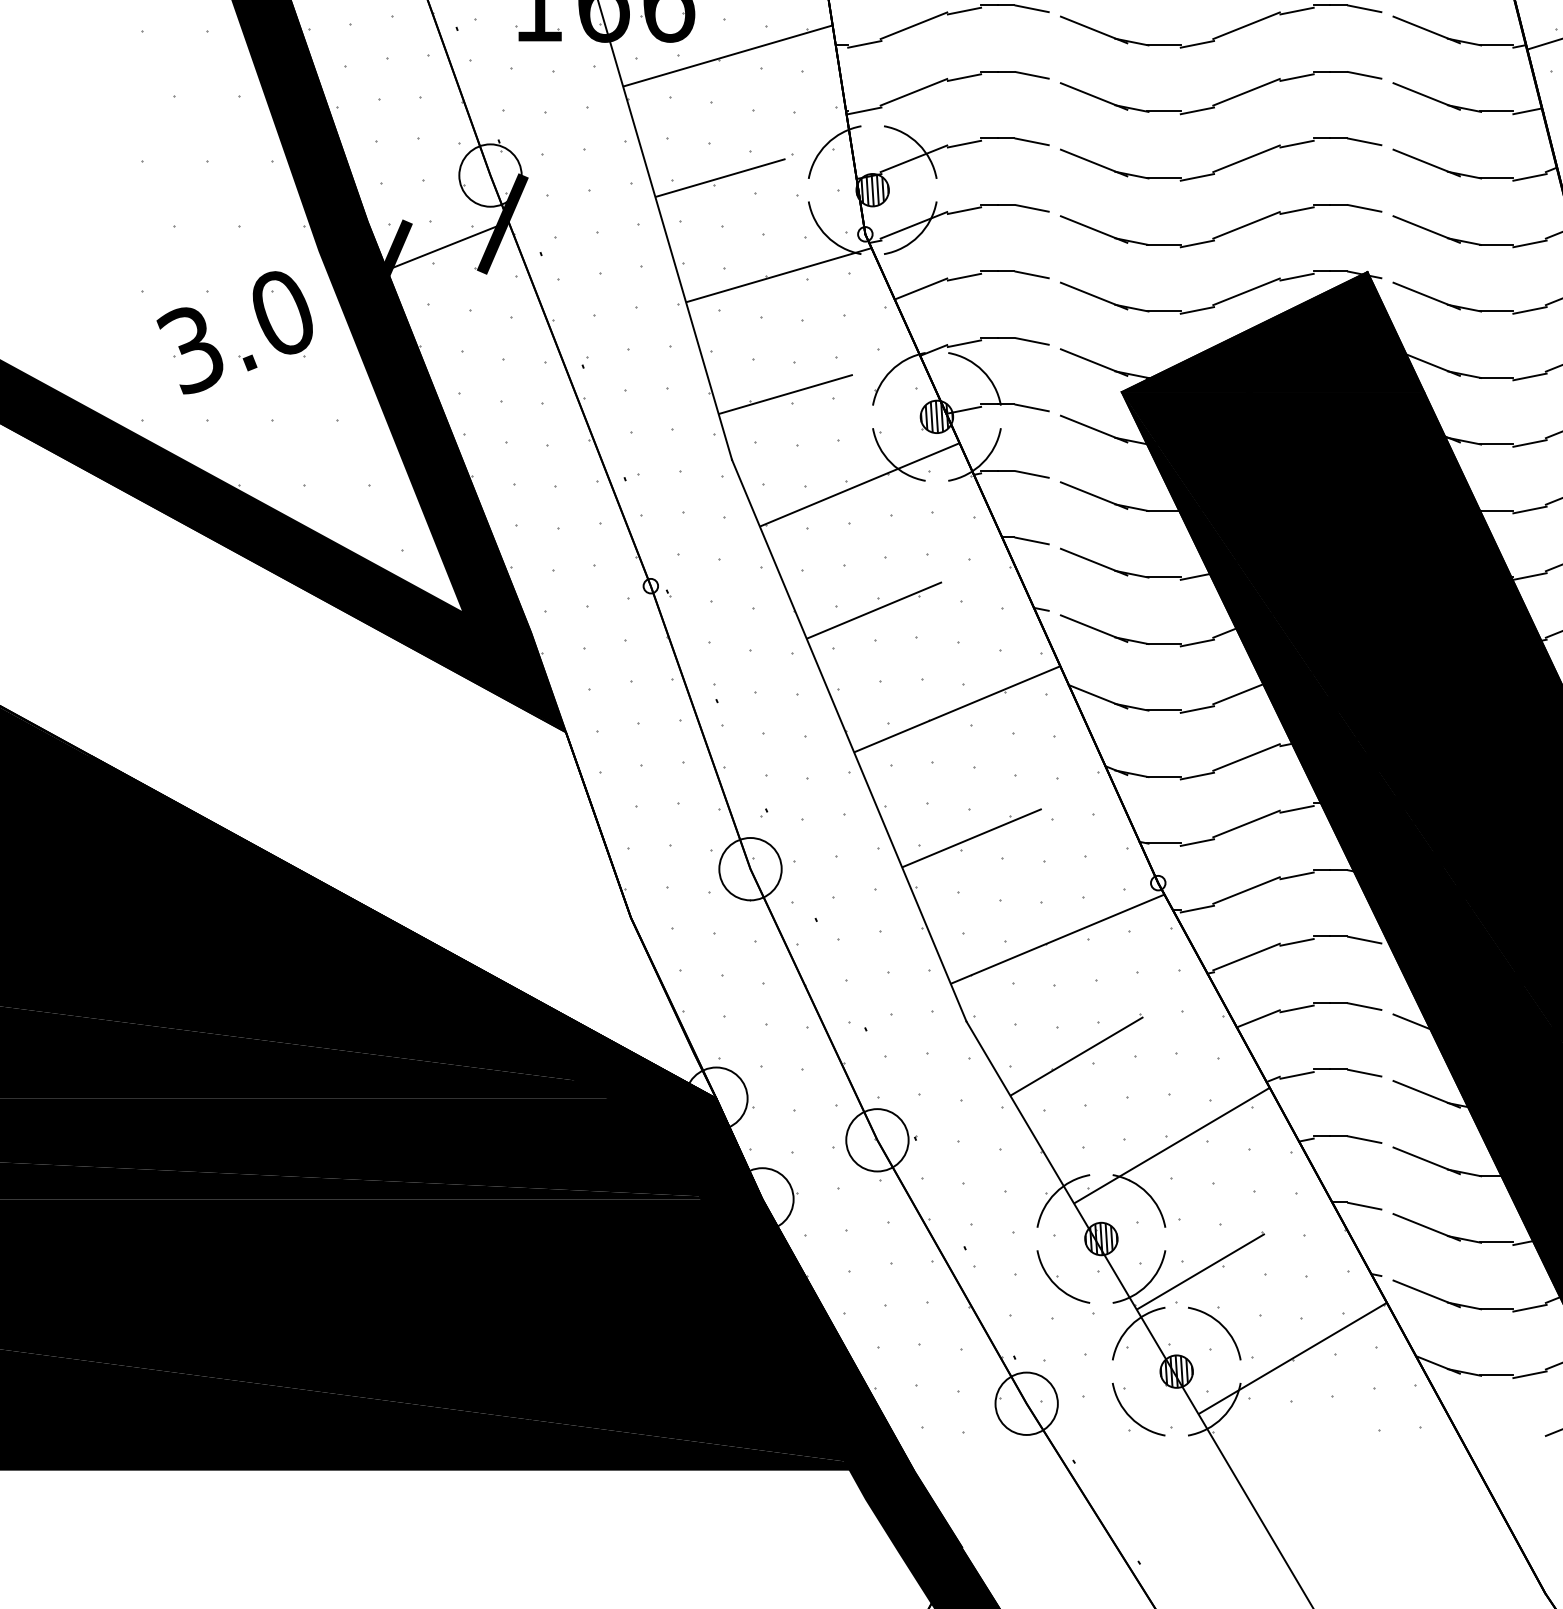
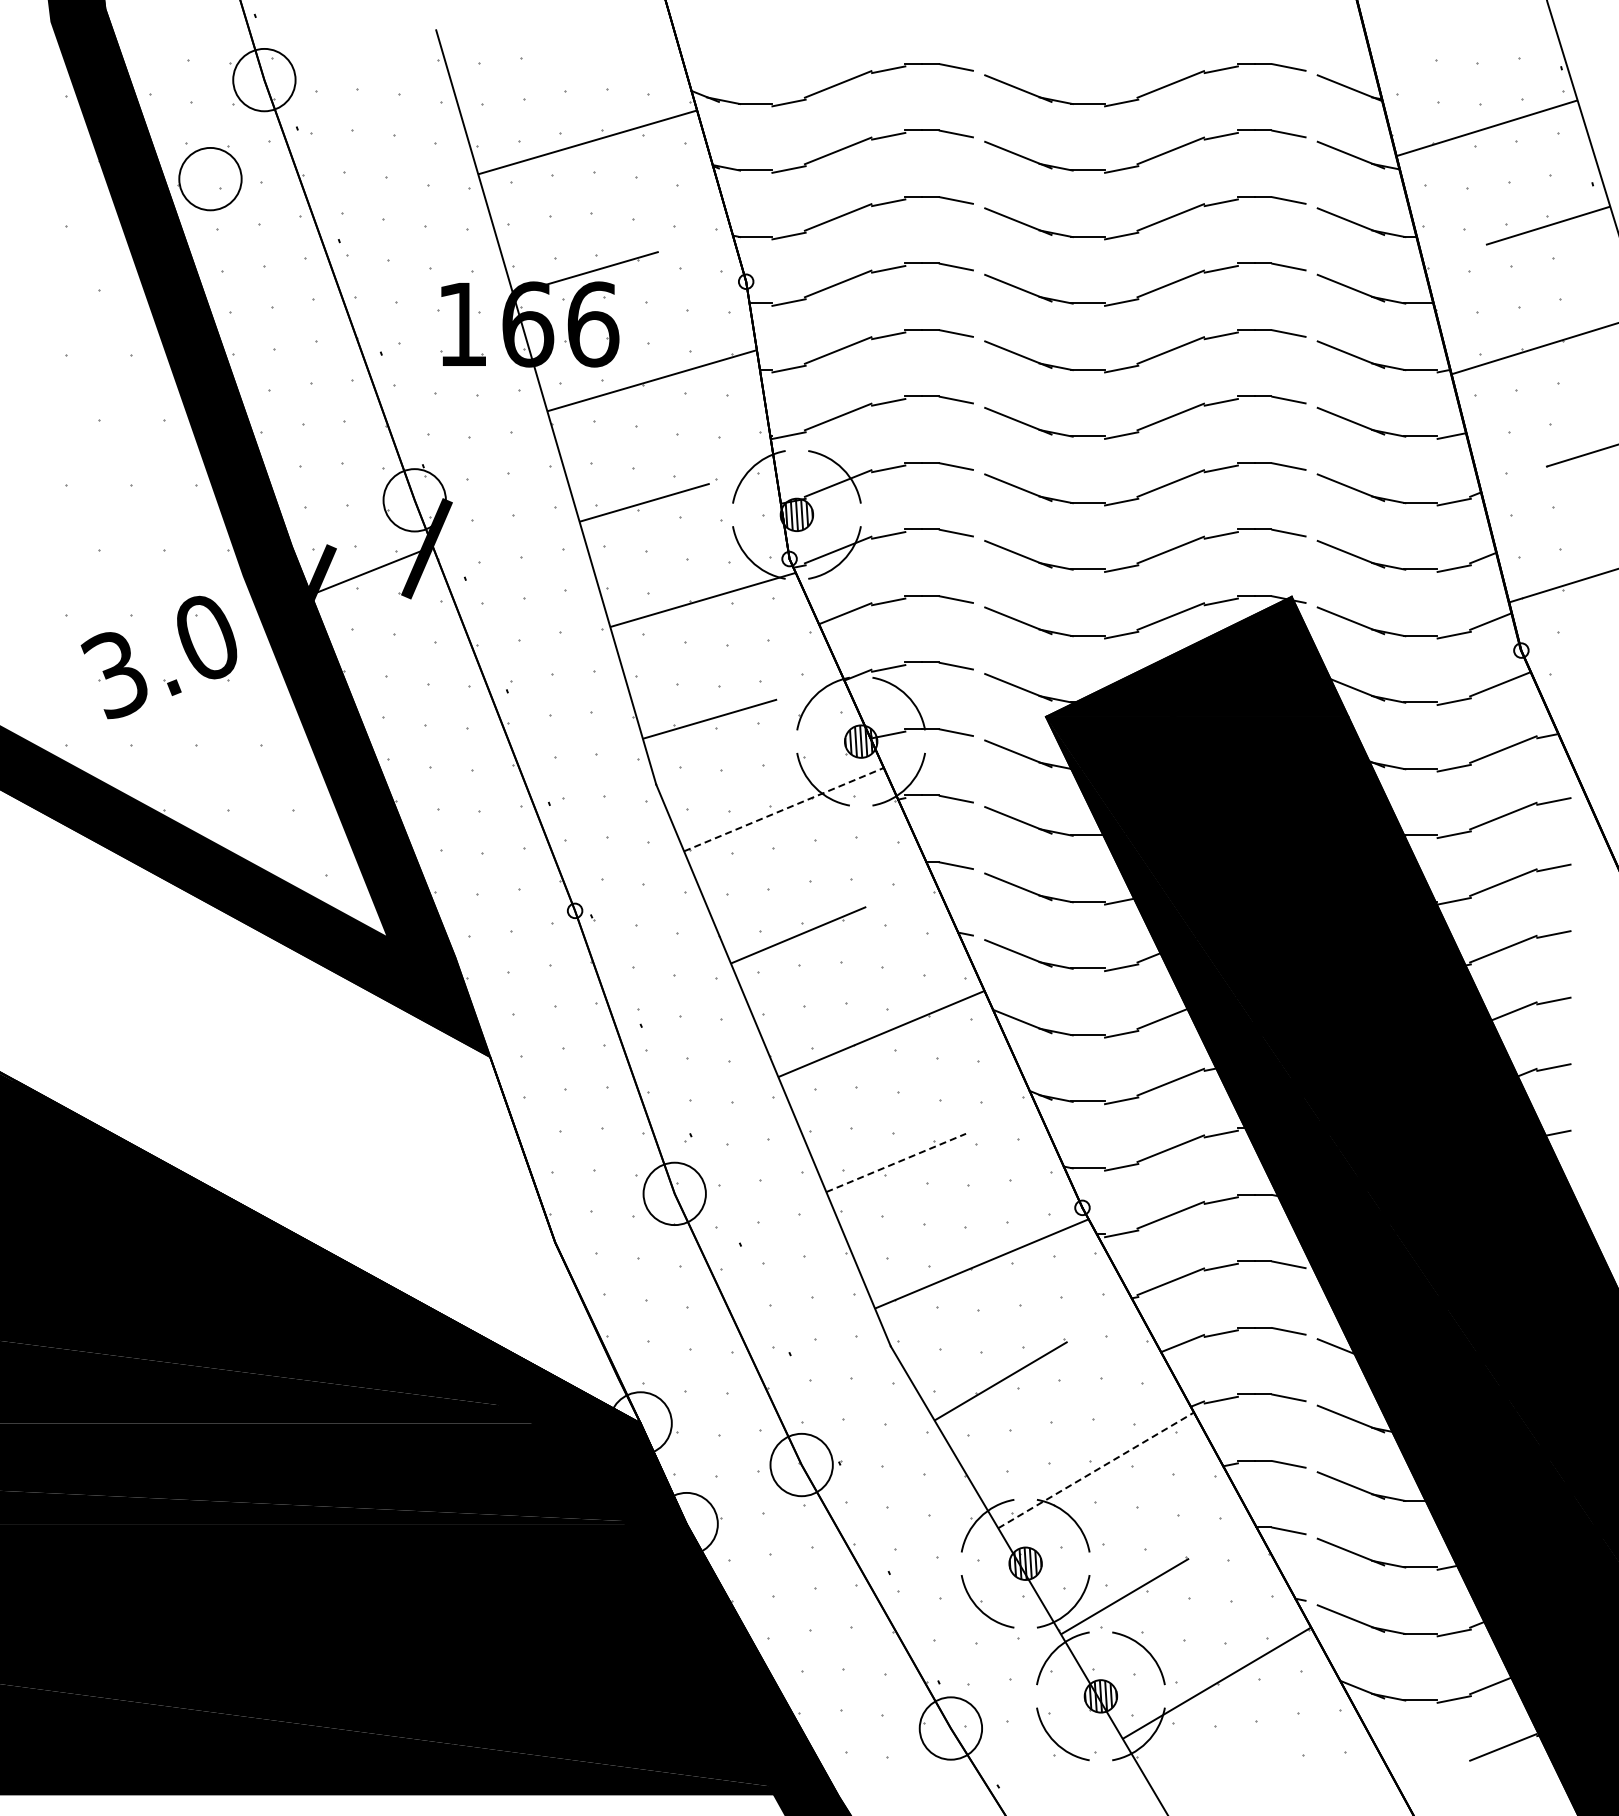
line: (860, 484) -> (784, 809), solid -> dashed
line: (972, 837) -> (896, 1162), solid -> dashed
line: (1172, 1145) -> (1096, 1470), solid -> dashed

